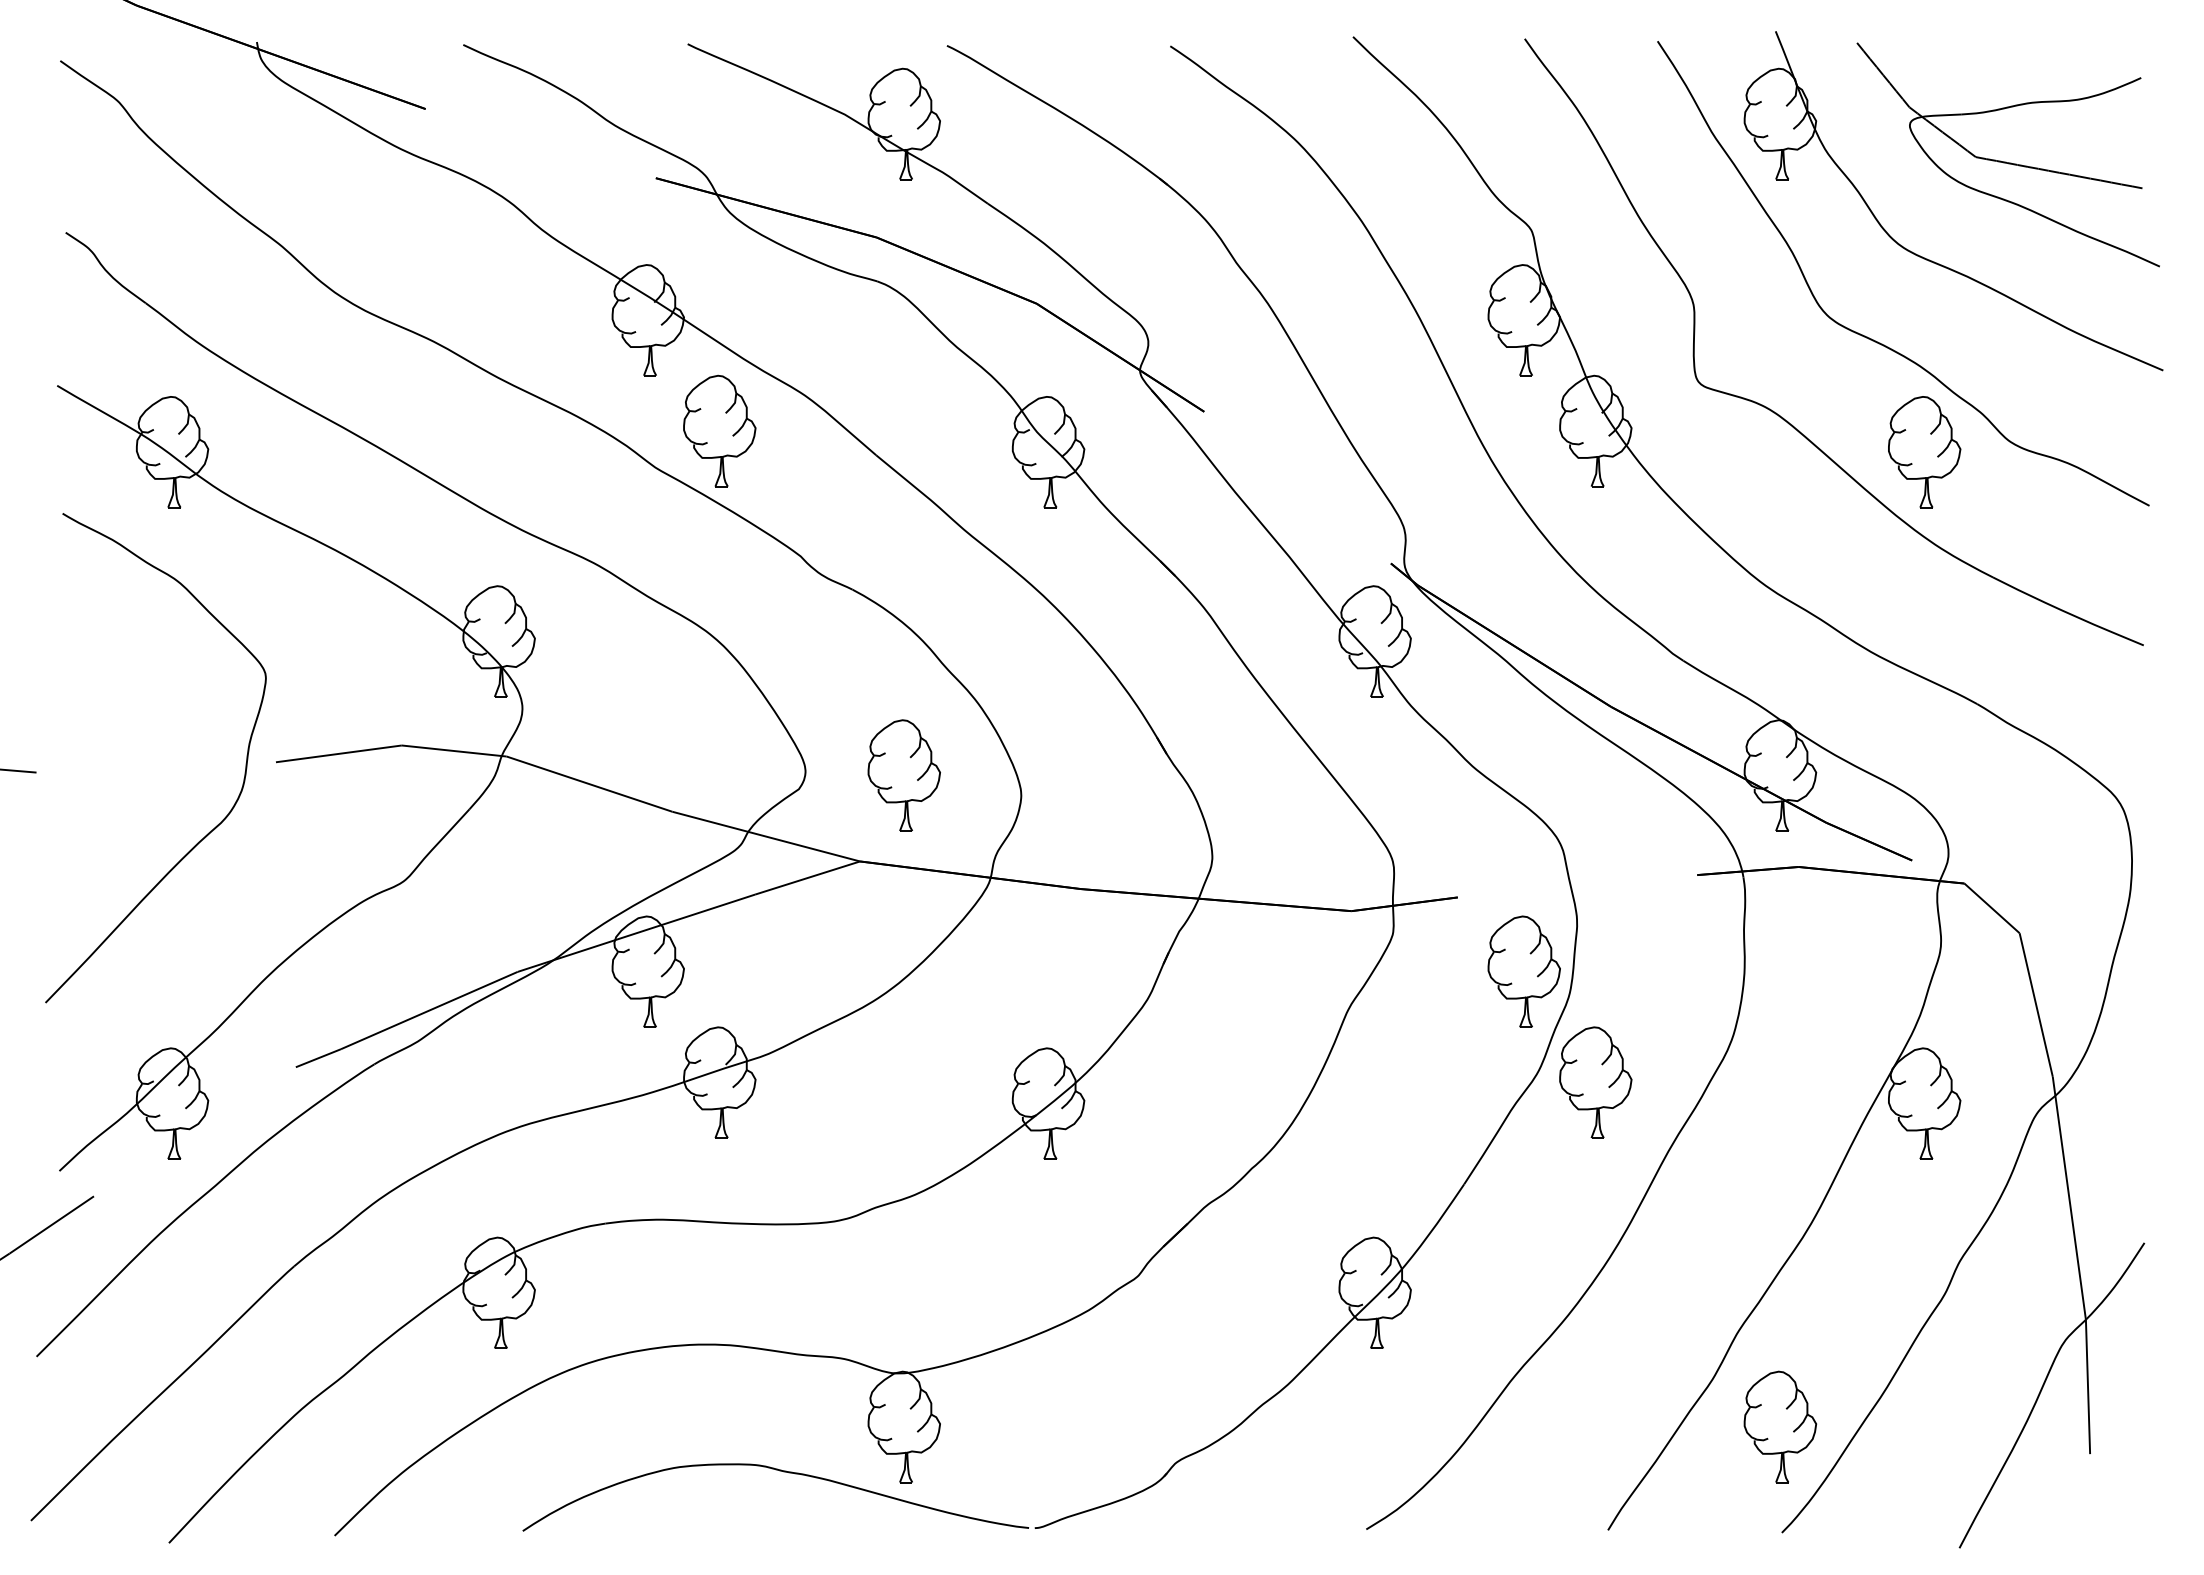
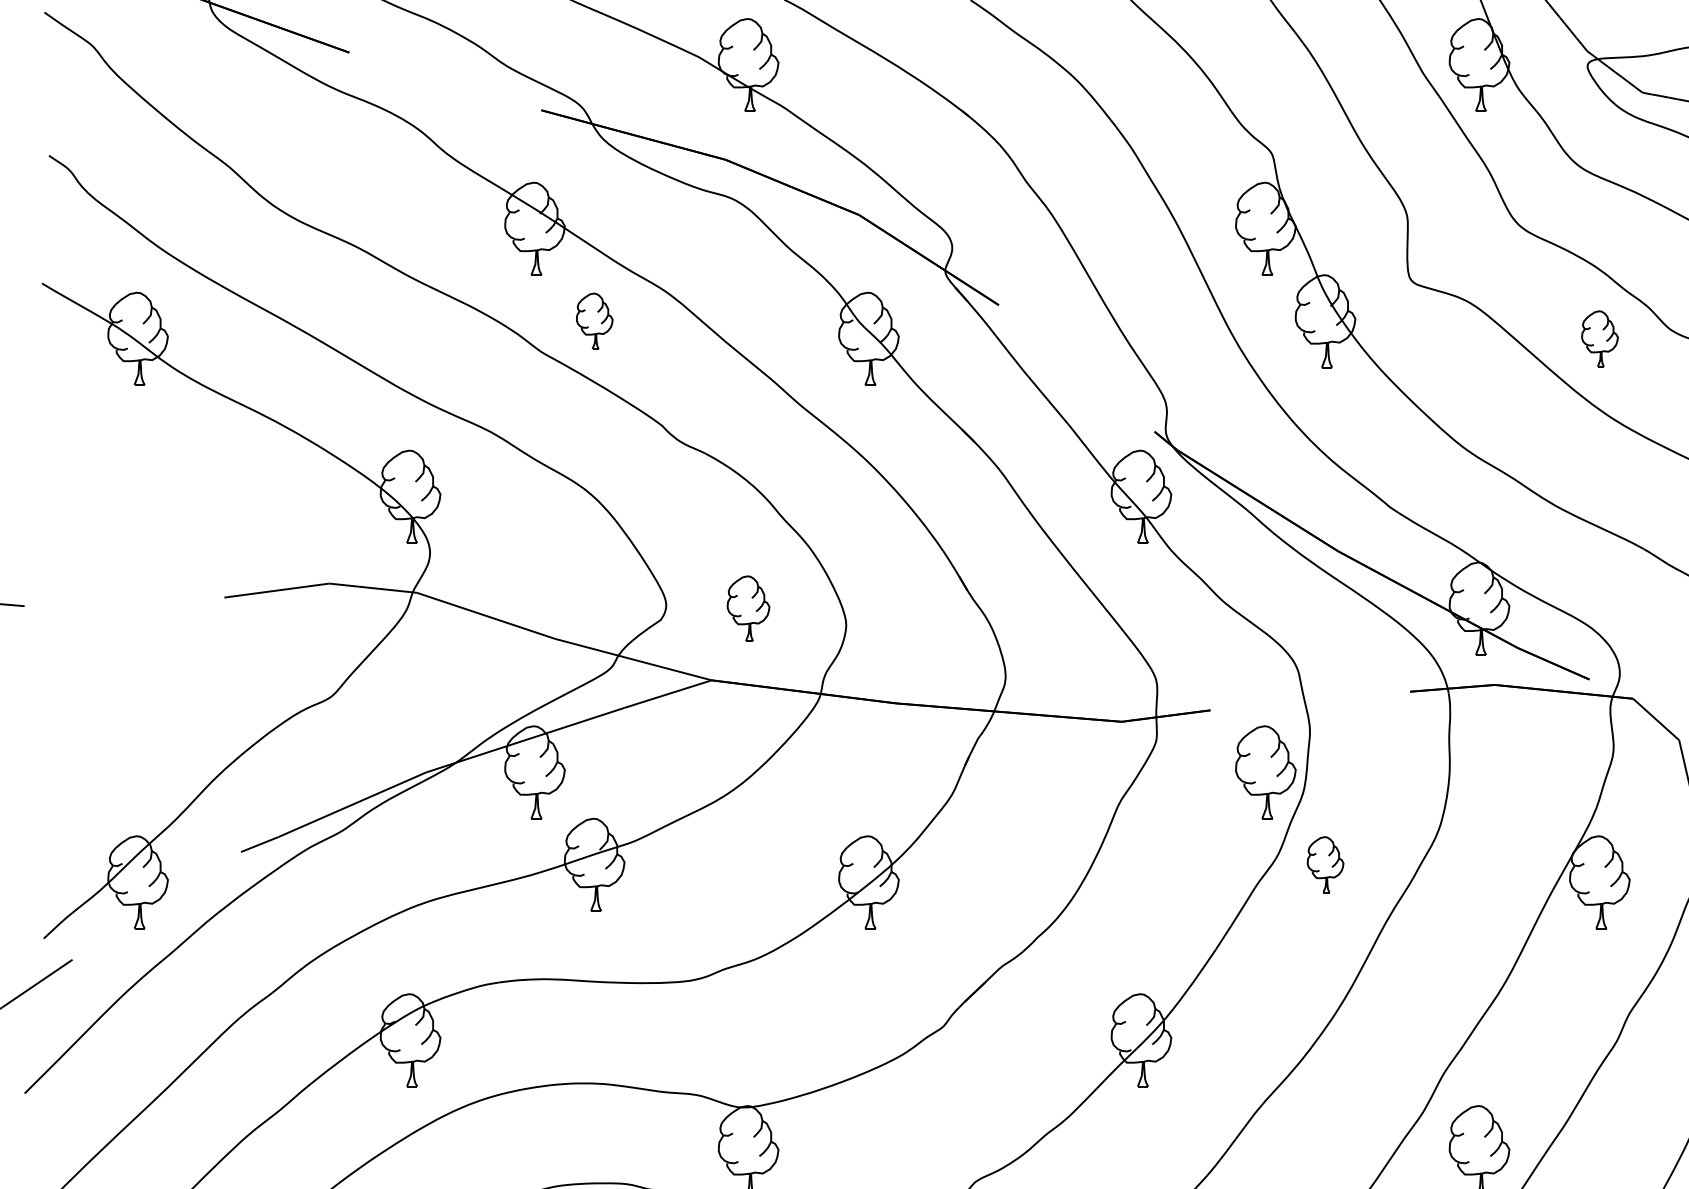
part: (719, 430) -> (594, 320), size x0.6
part: (1924, 452) -> (1599, 339), size x0.6
curve: (244, 772) -> (198, 606), removed
part: (903, 775) -> (747, 608), size x0.7
part: (1595, 1082) -> (1325, 864), size x0.6

